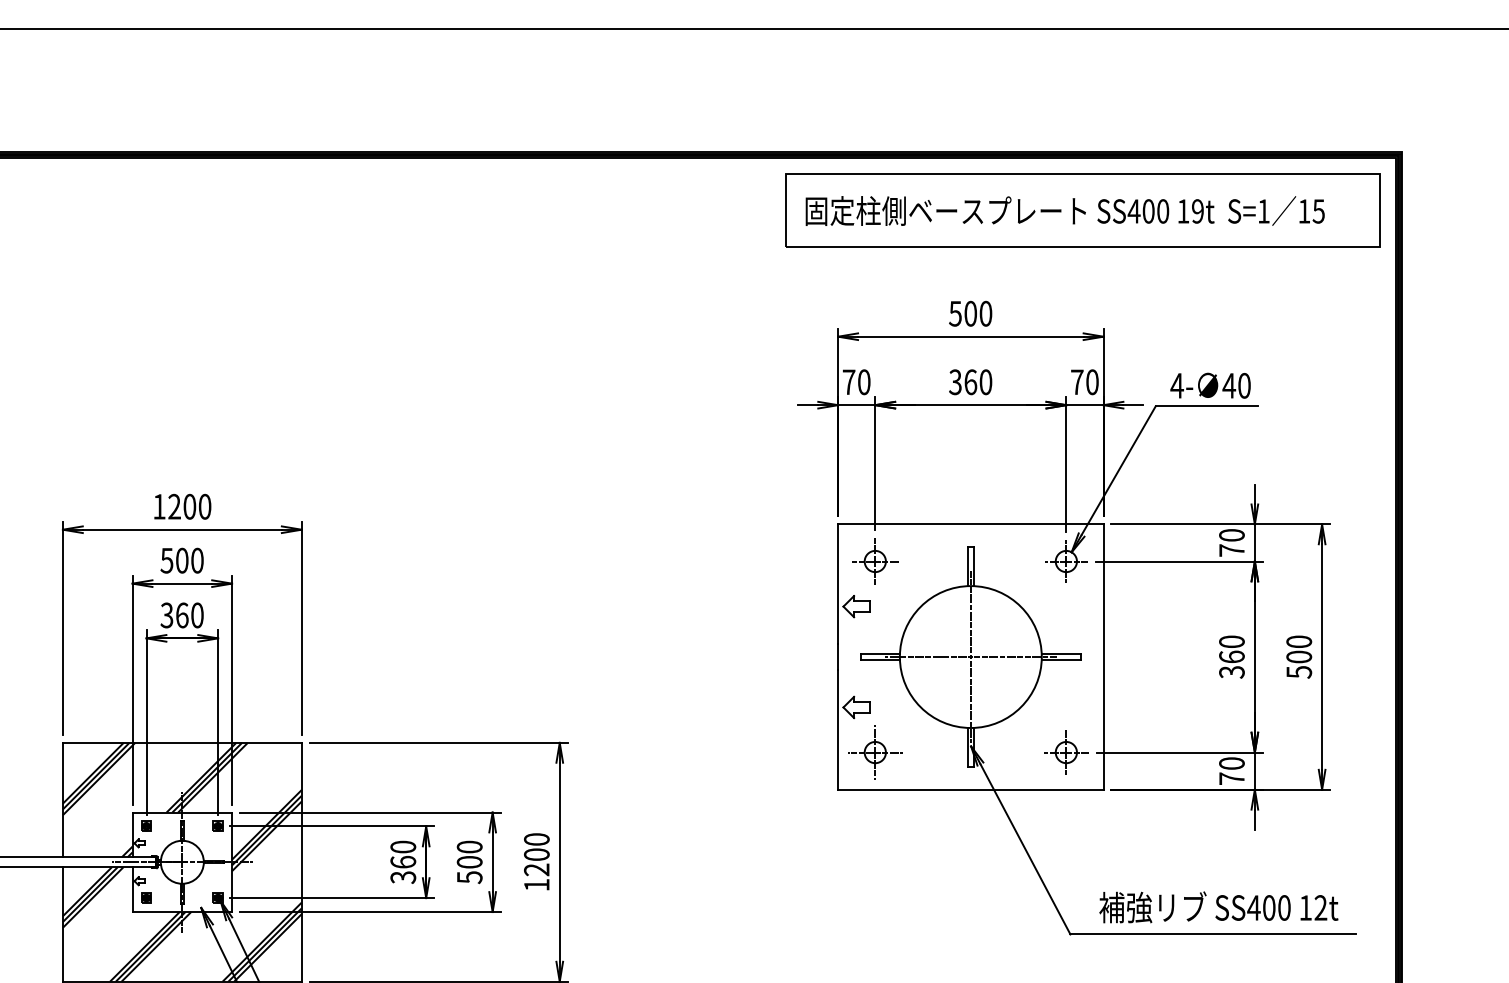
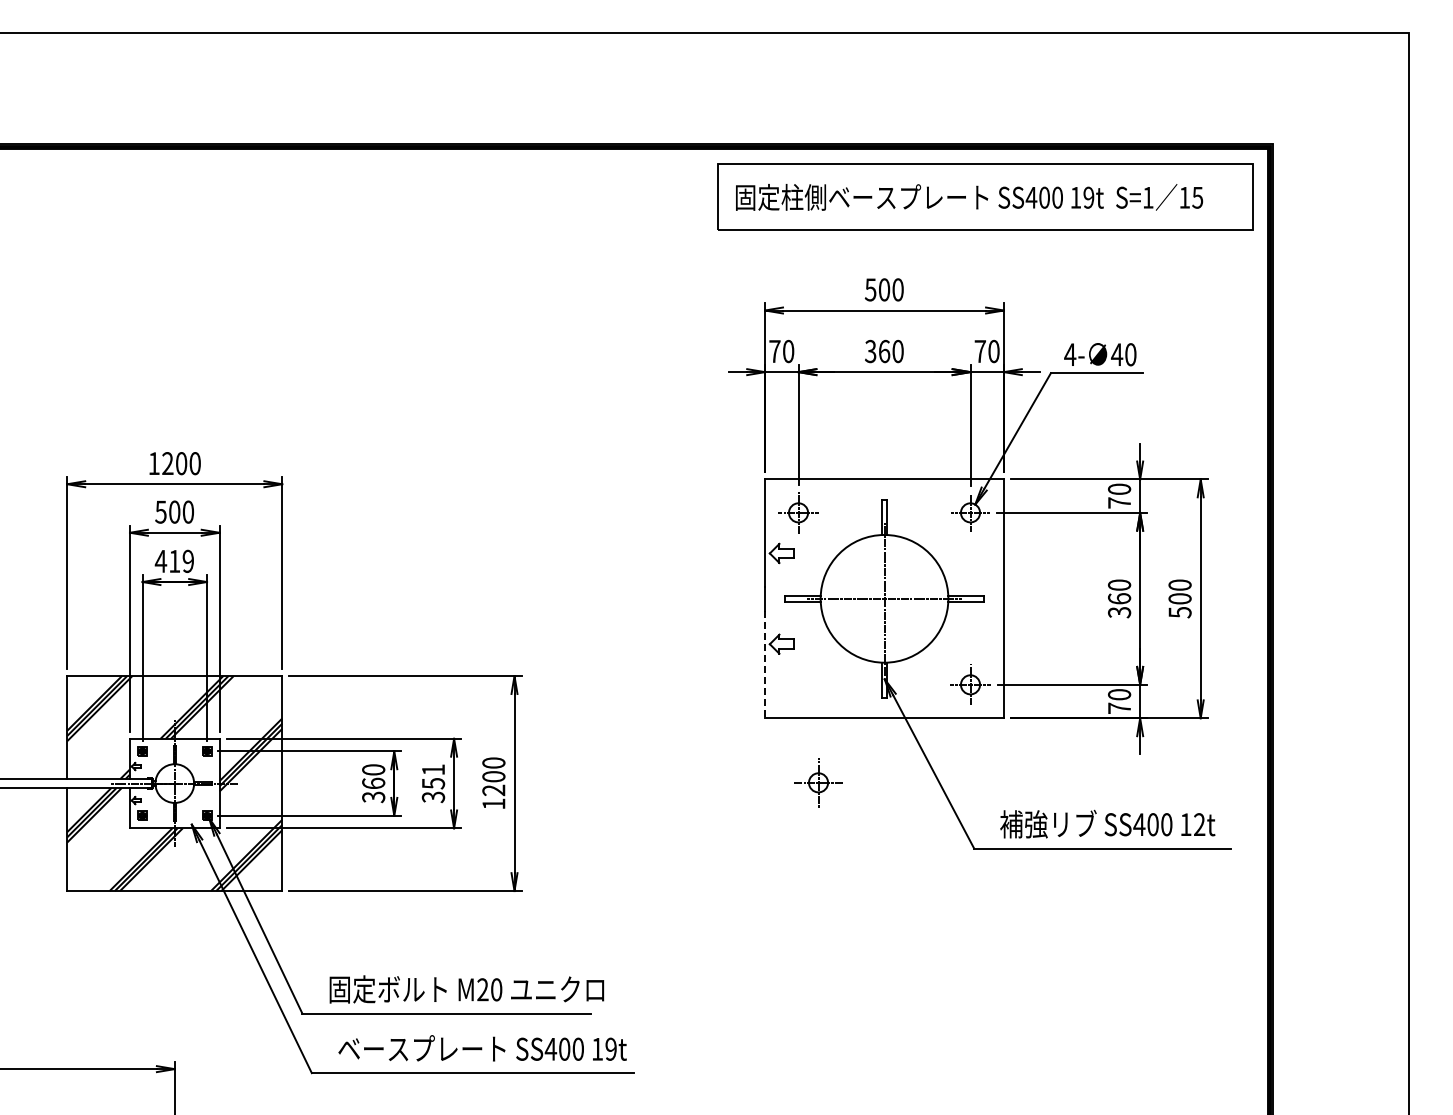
text: (180, 615) -> (173, 561), 360 -> 419
line: (838, 729) -> (765, 664), solid -> dashed
part: (875, 752) -> (818, 782), moved
text: (469, 862) -> (433, 783), 500 -> 351

